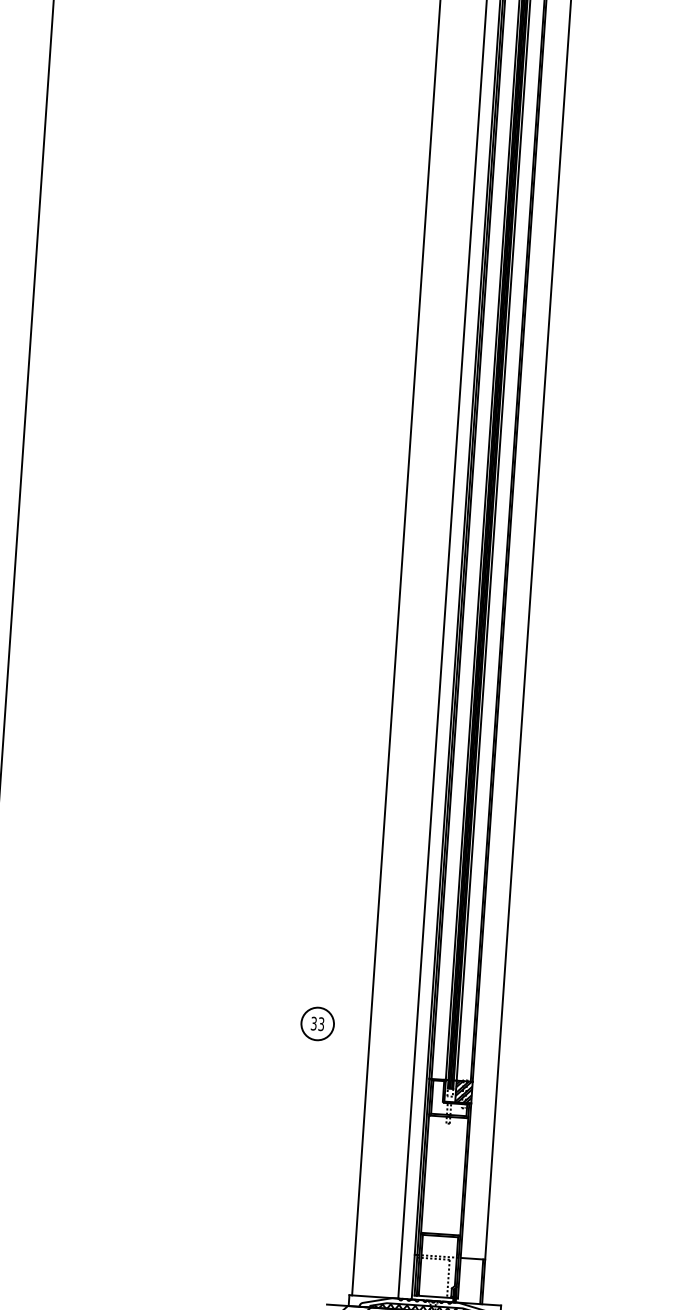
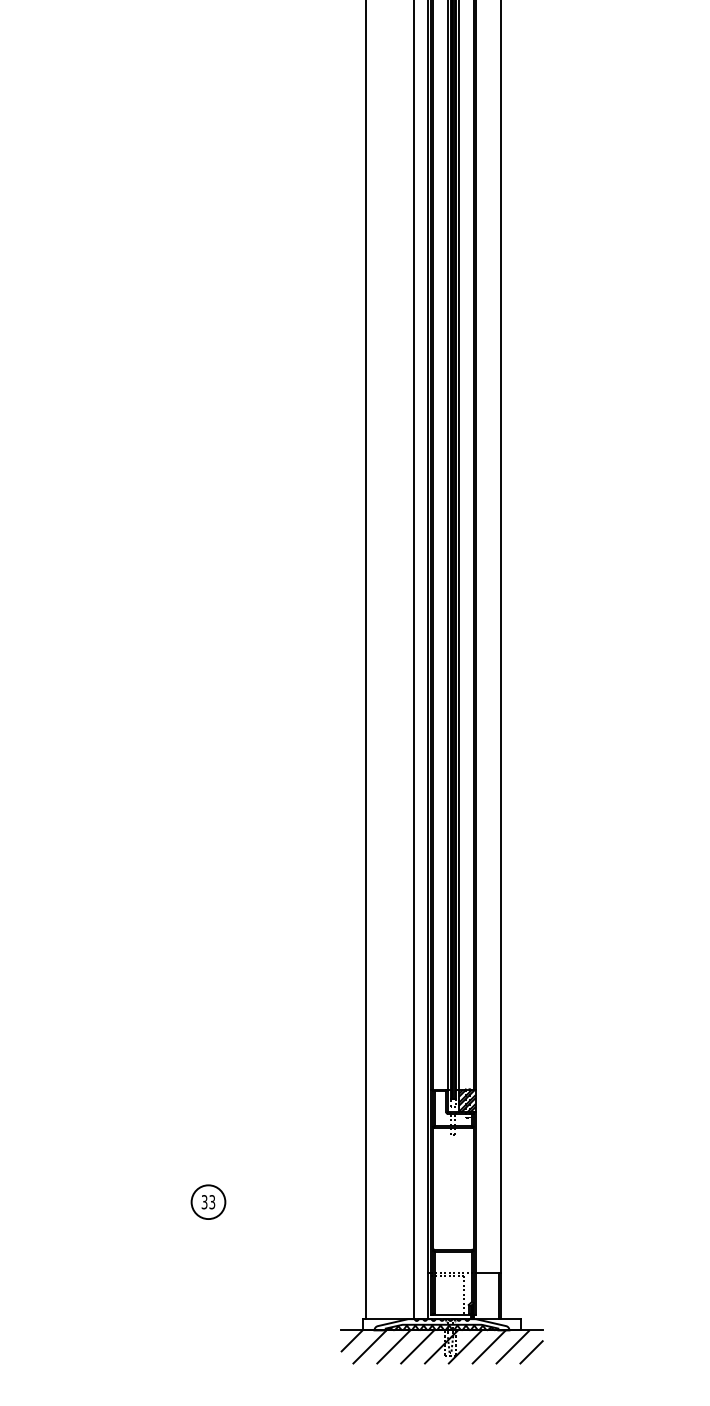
part: (317, 1023) -> (208, 1201), moved

